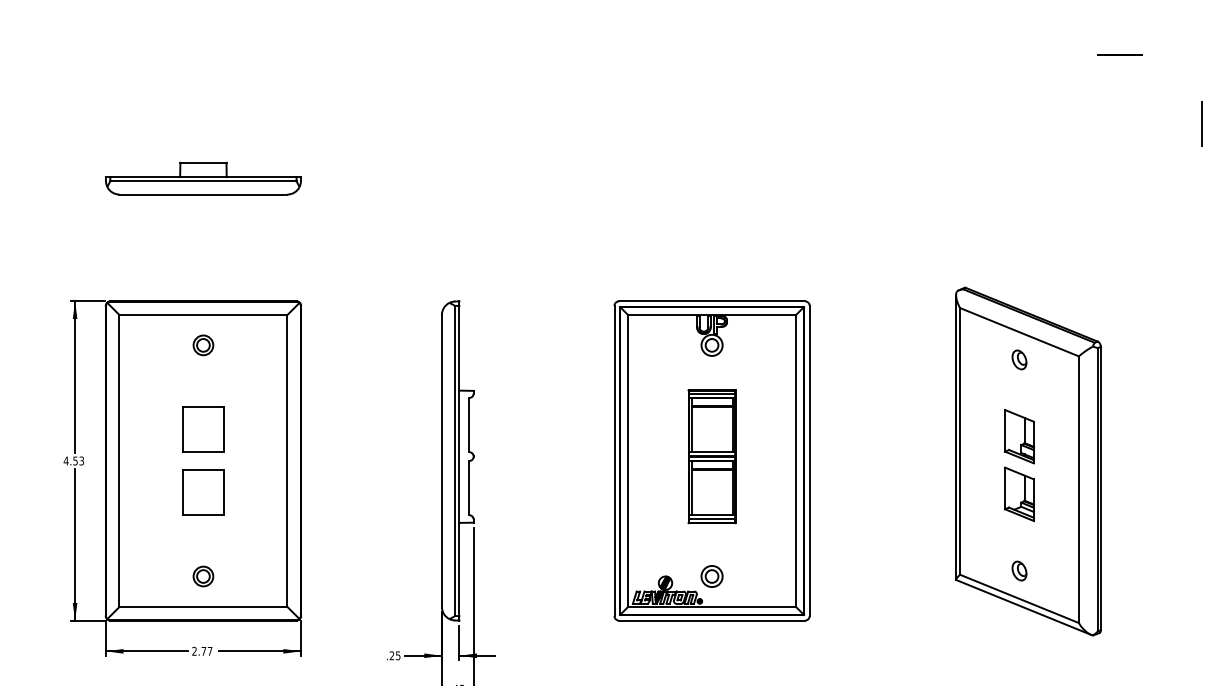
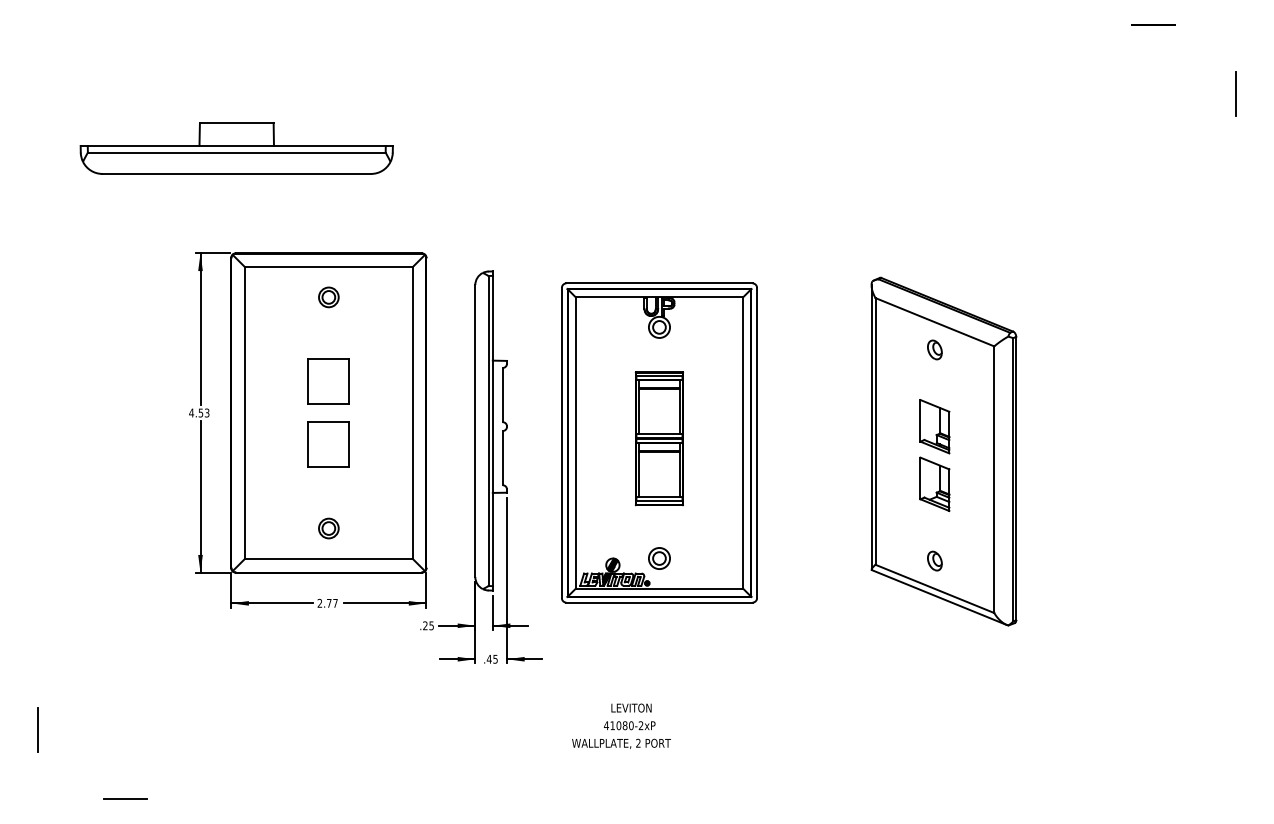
part: (203, 178) -> (236, 148), size x1.6
part: (712, 460) -> (659, 442), moved
part: (1028, 461) -> (943, 451), moved
part: (183, 478) -> (308, 430), moved

